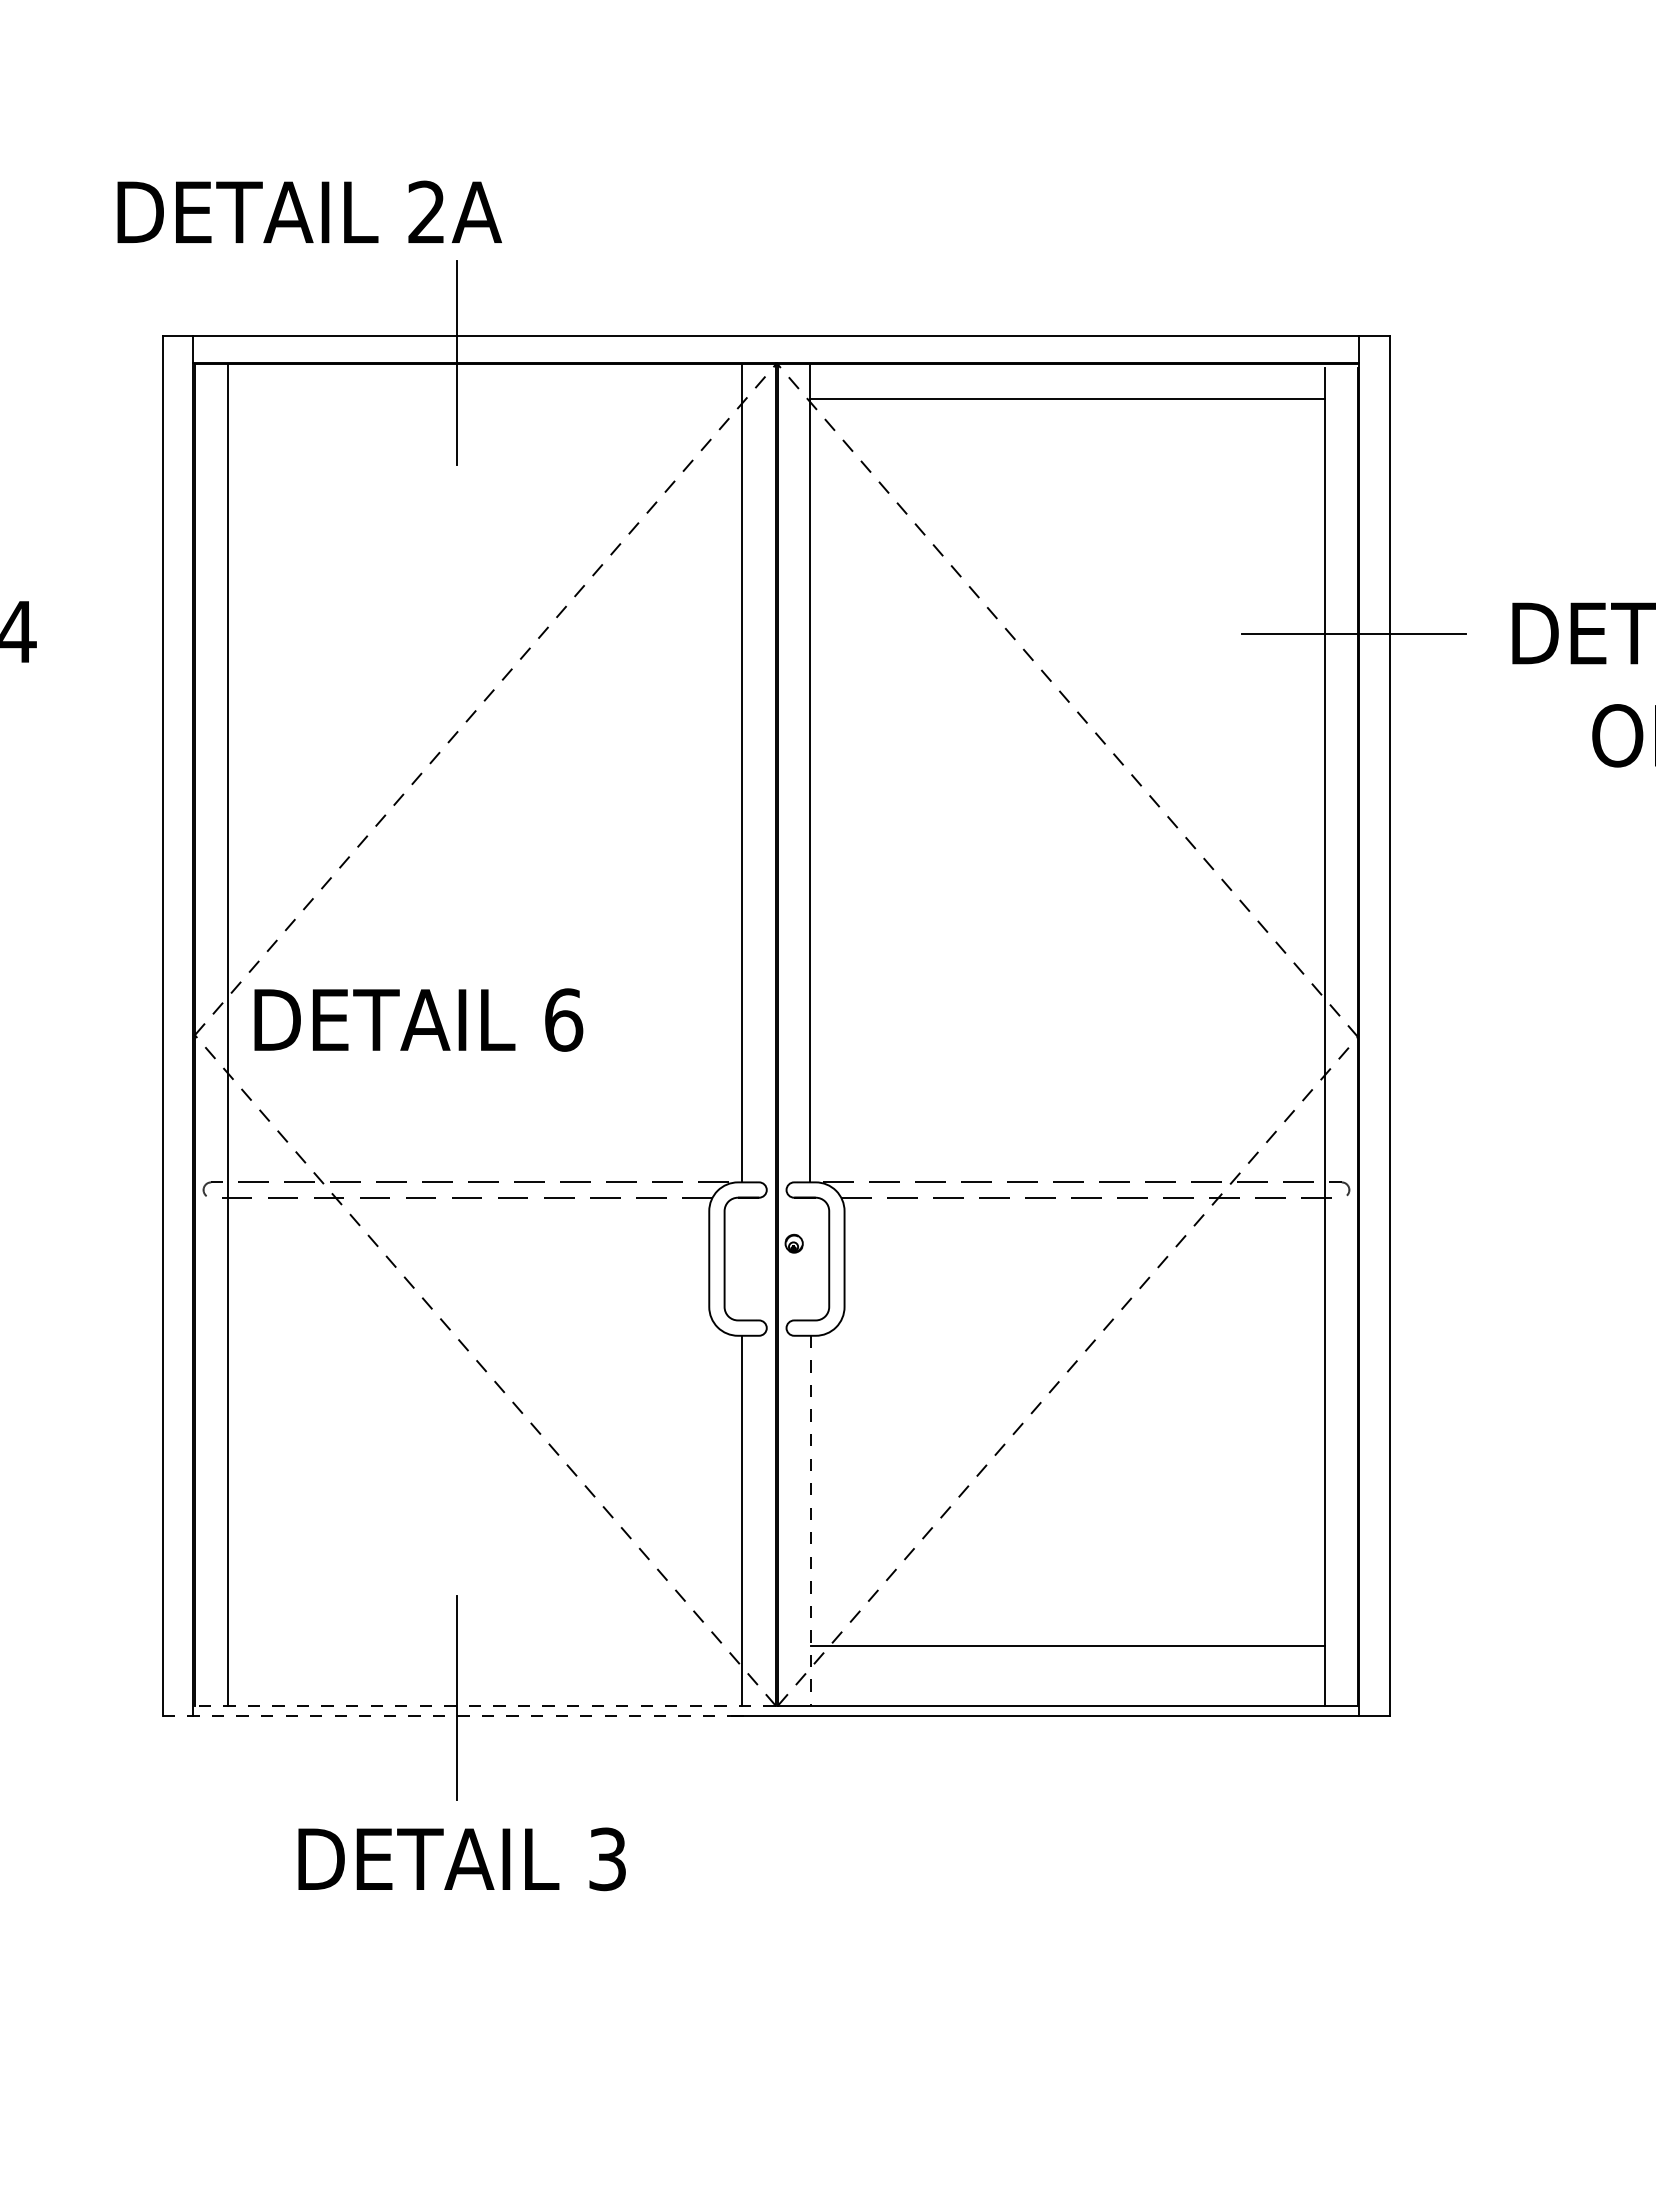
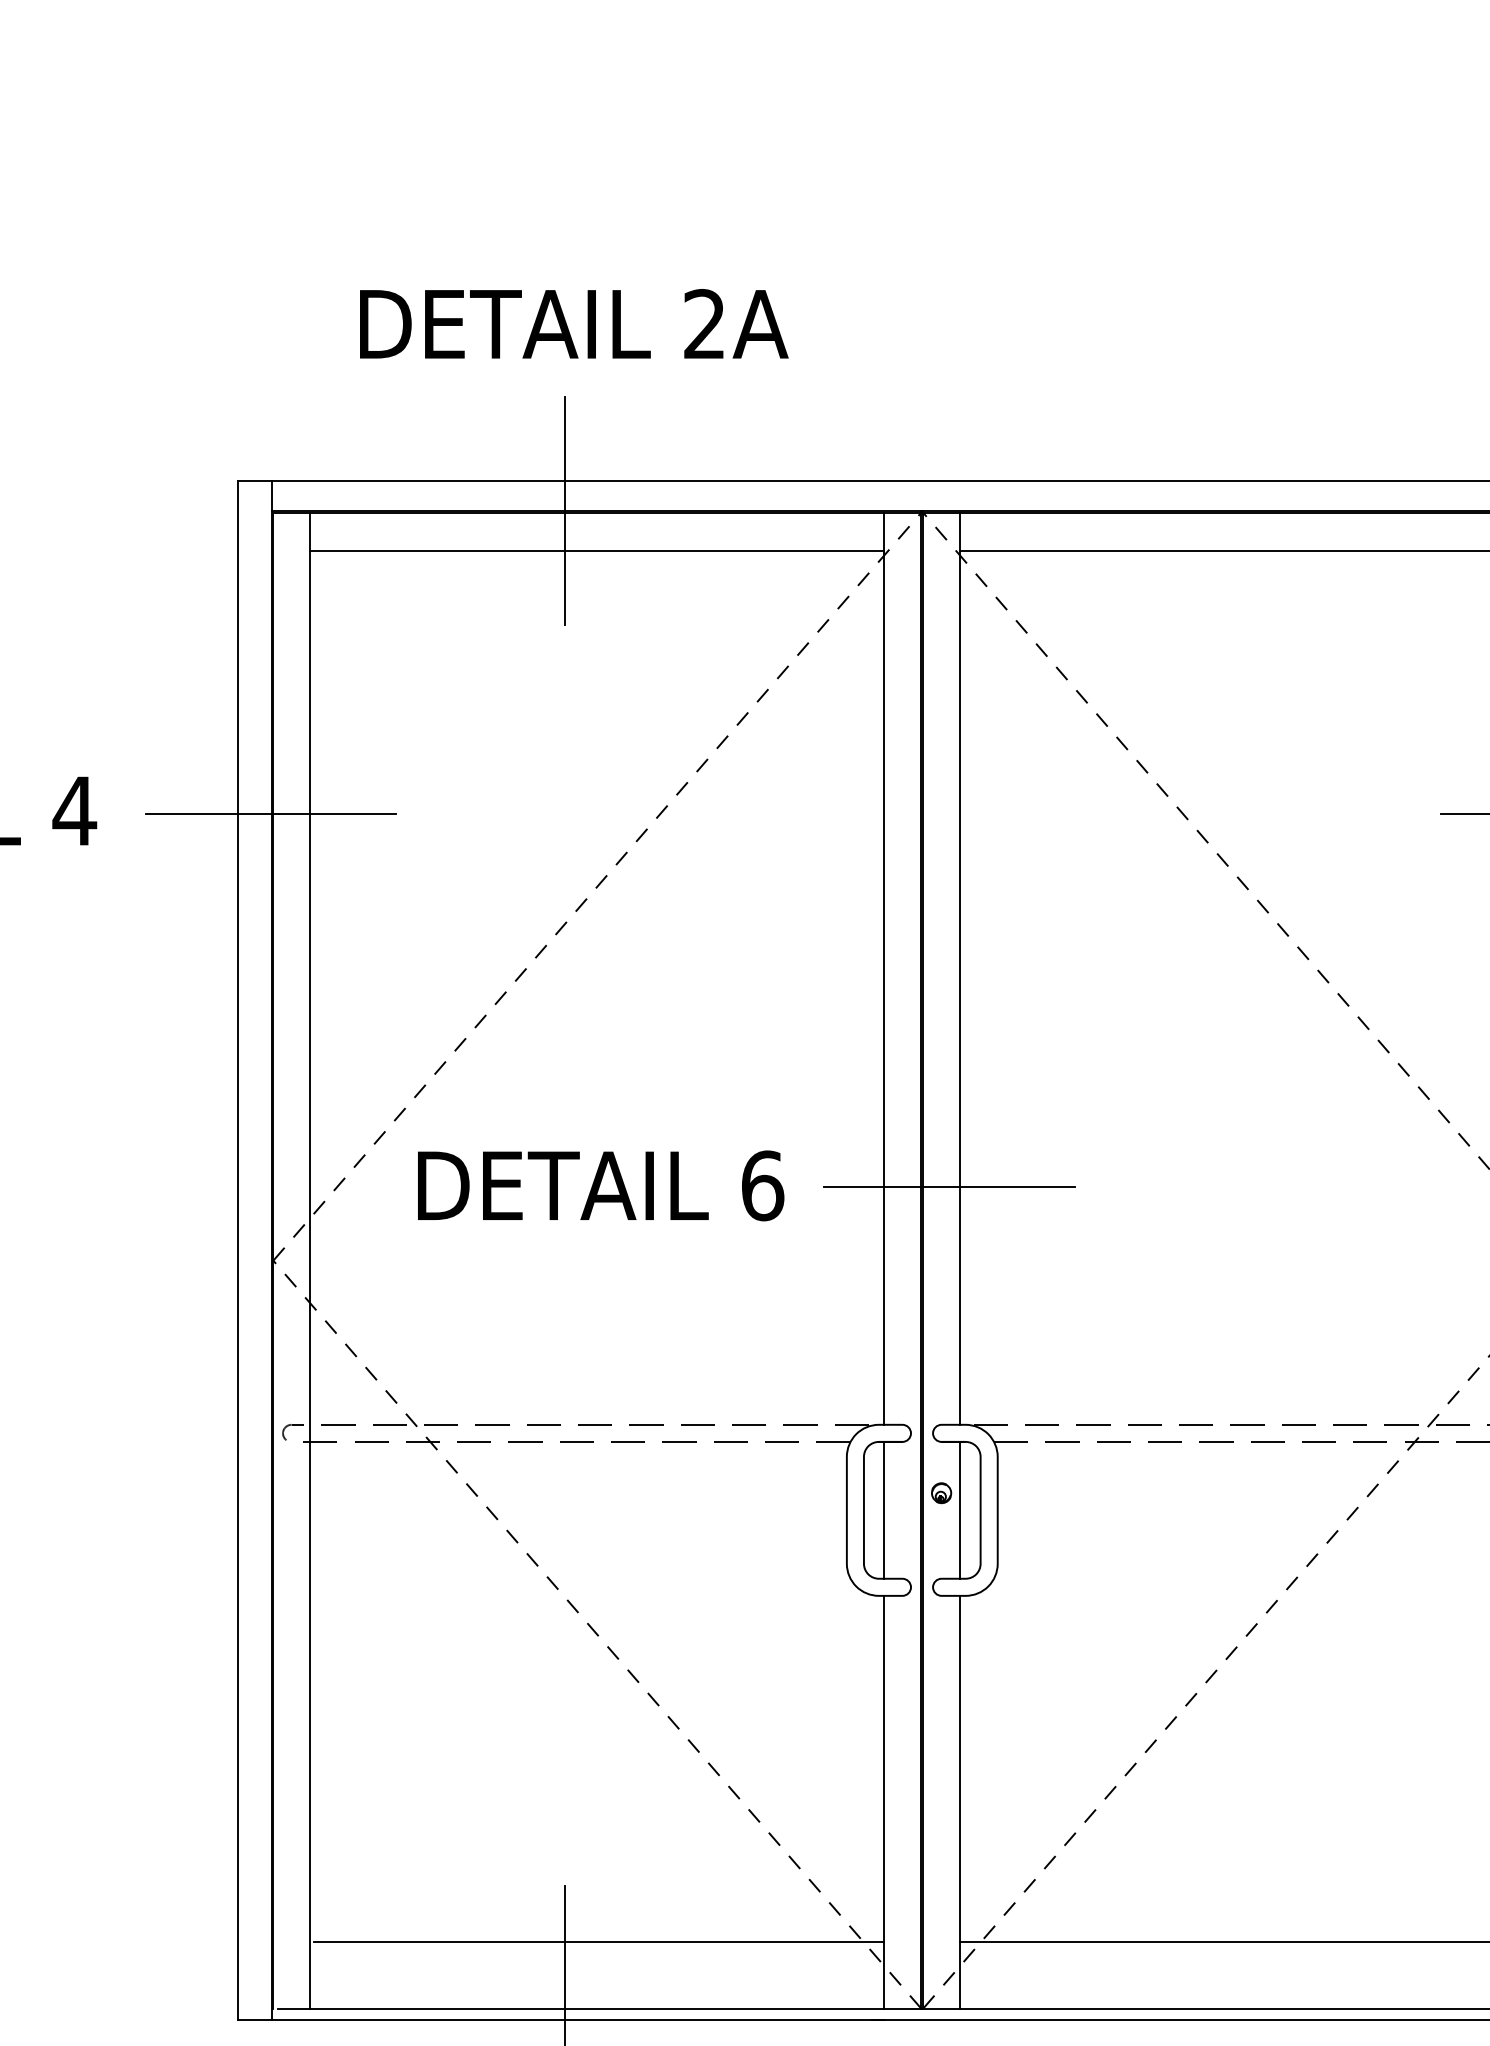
text: (309, 211) -> (573, 323), moved
line: (484, 399) -> (596, 551), added
line: (192, 634) -> (270, 813), added
line: (801, 968) -> (949, 1186), added
text: (418, 1019) -> (600, 1185), moved
line: (742, 1258) -> (883, 1509), added
line: (810, 1258) -> (959, 1509), added
line: (810, 1521) -> (959, 1802), dashed -> solid
line: (486, 1646) -> (598, 1942), added
line: (487, 1705) -> (599, 2008), dashed -> solid
line: (450, 1716) -> (558, 2020), dashed -> solid

